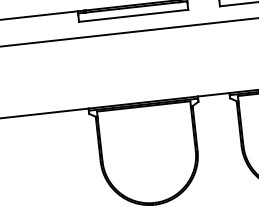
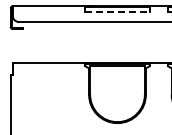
line: (133, 16) -> (117, 12), solid -> dashed

